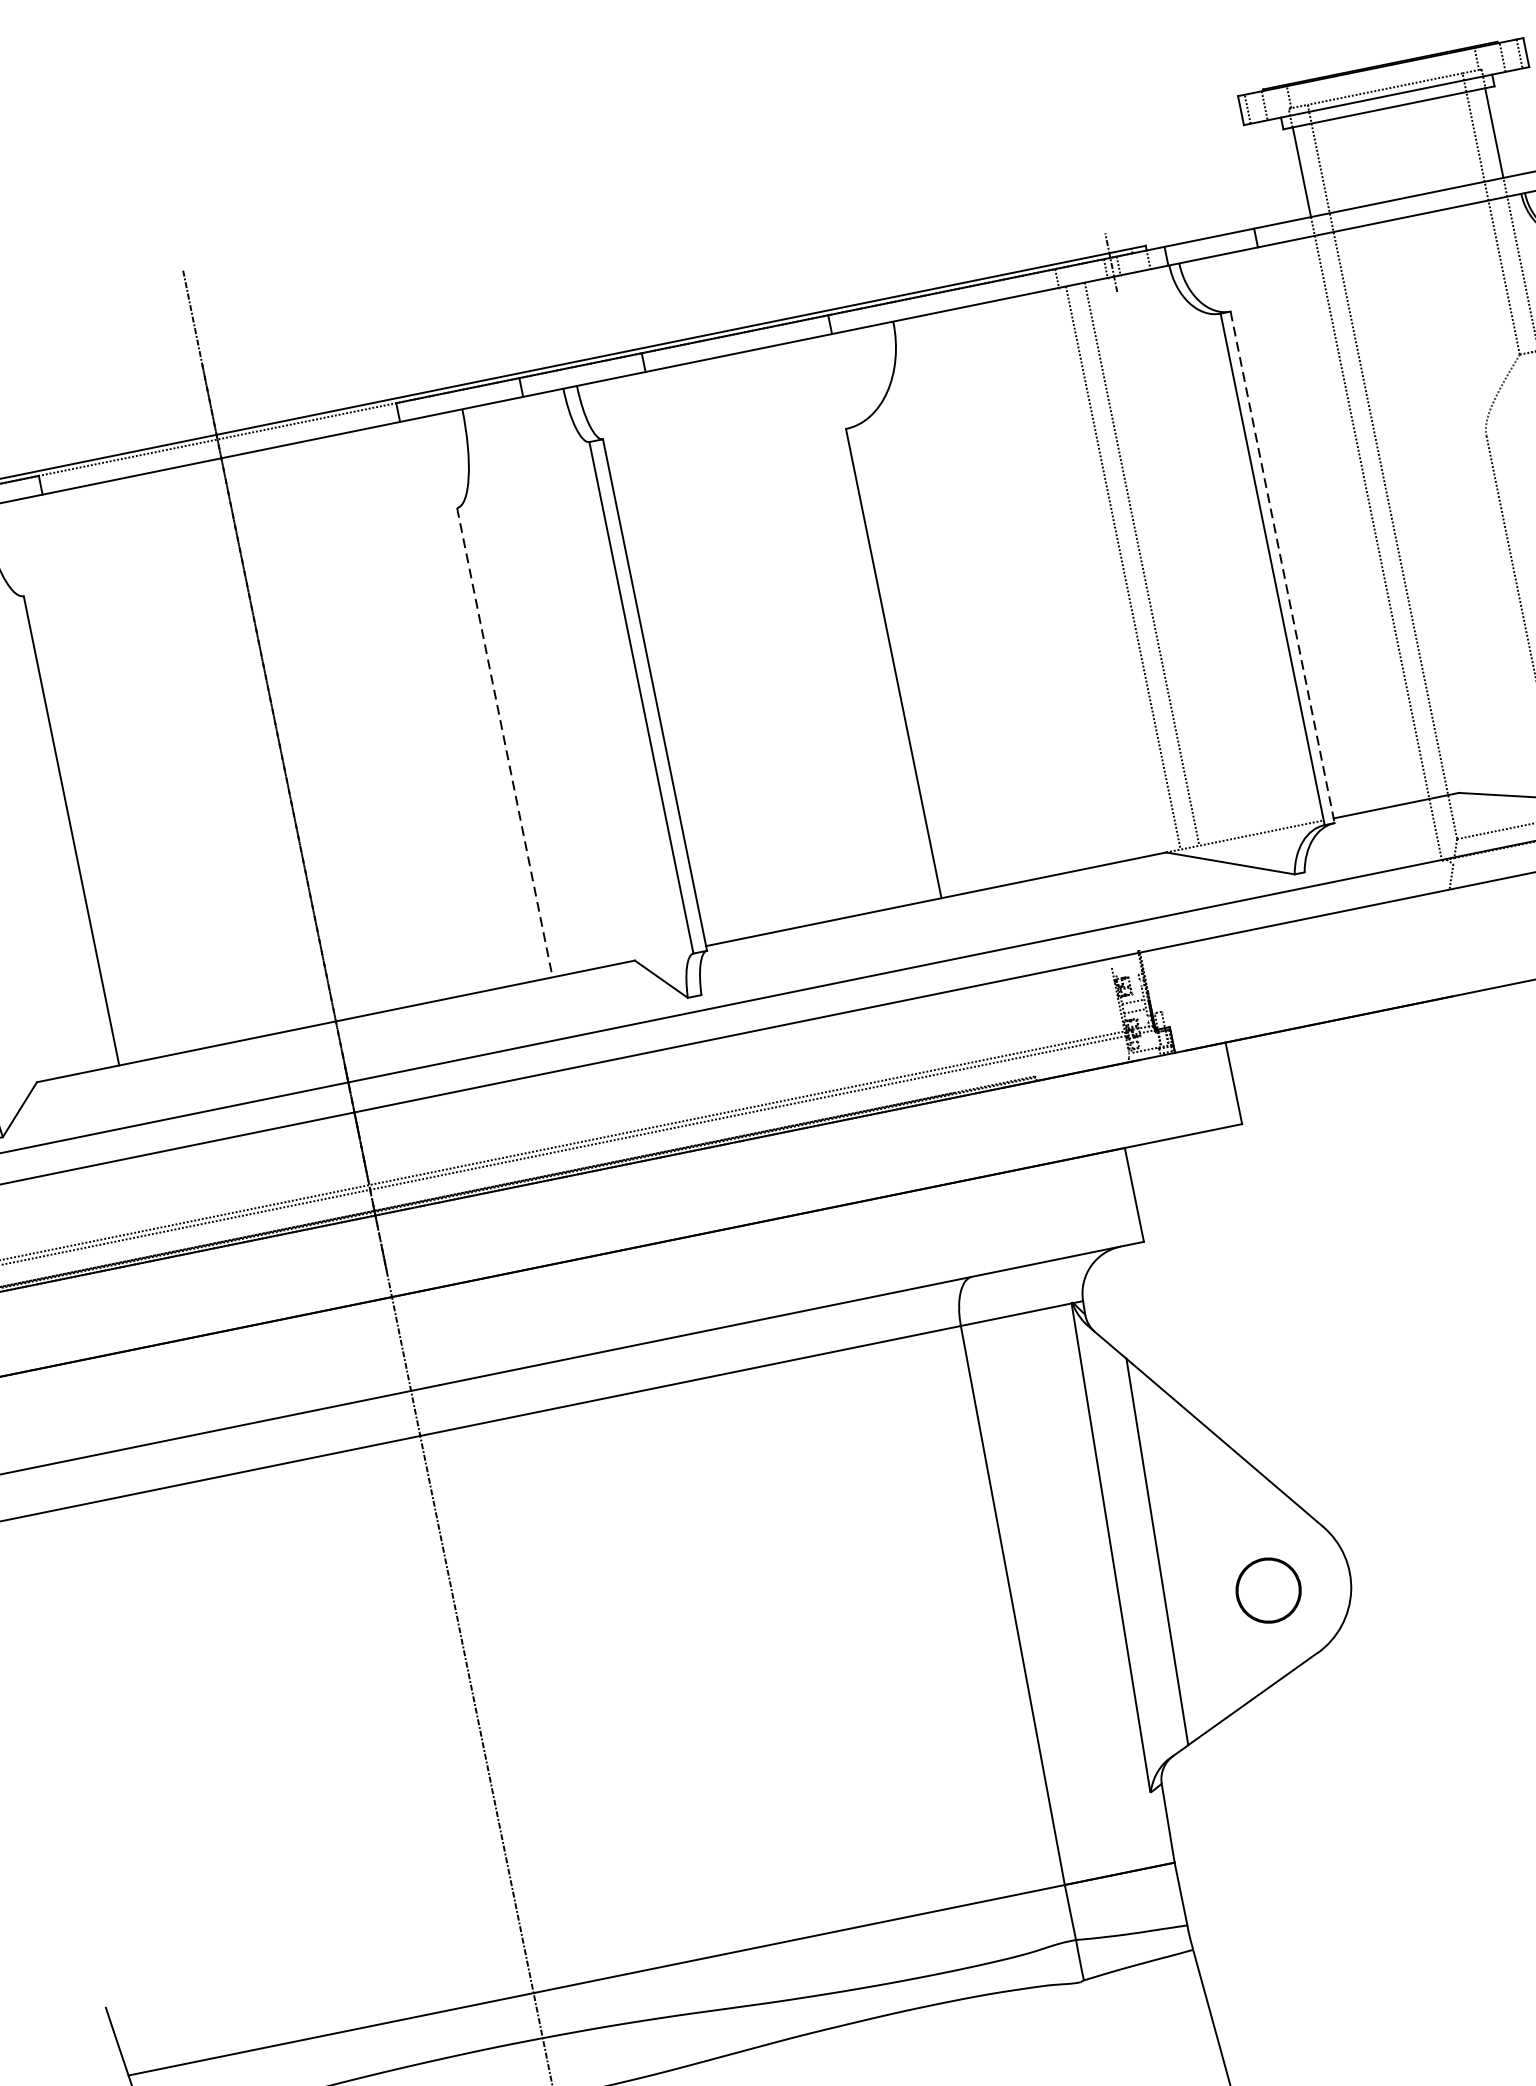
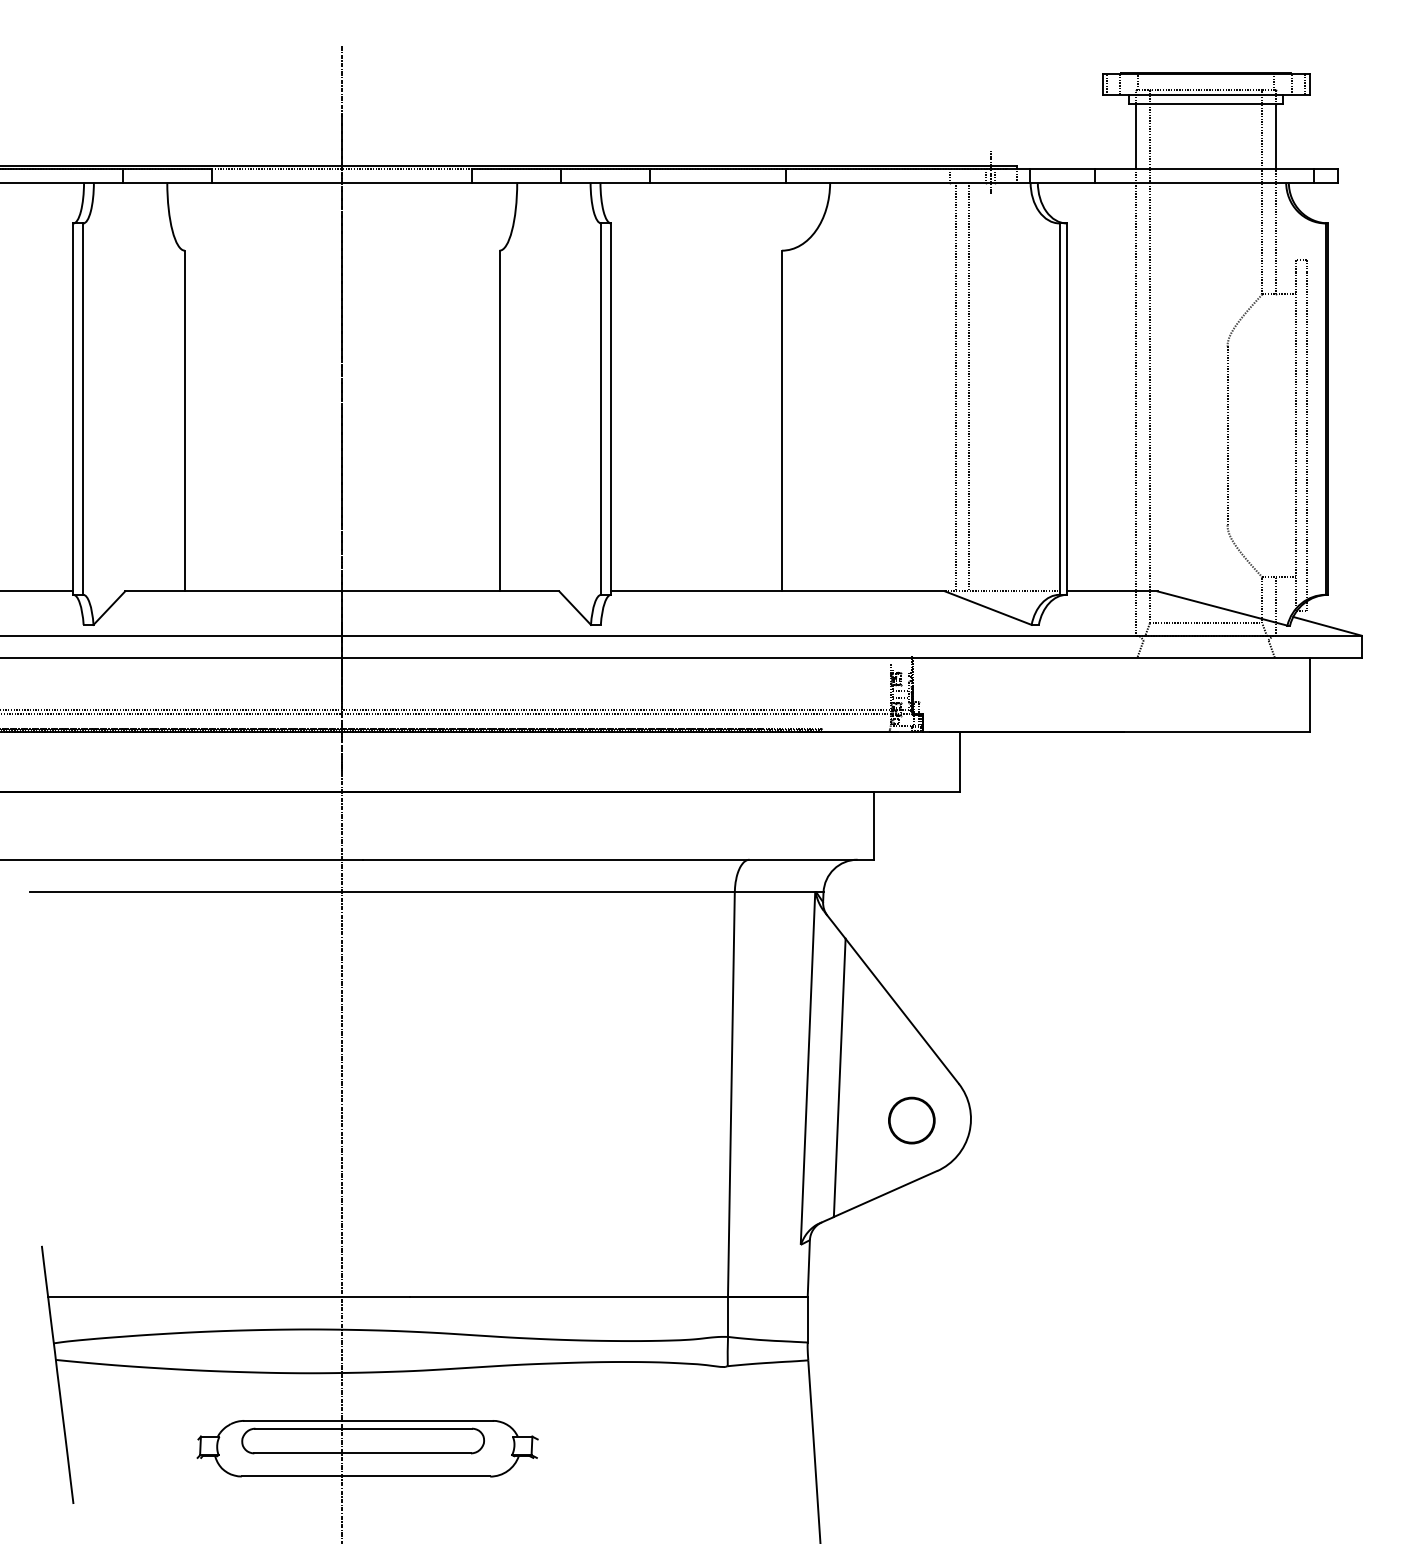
line: (1282, 567) -> (1066, 409), dashed -> solid
line: (504, 743) -> (499, 421), dashed -> solid

